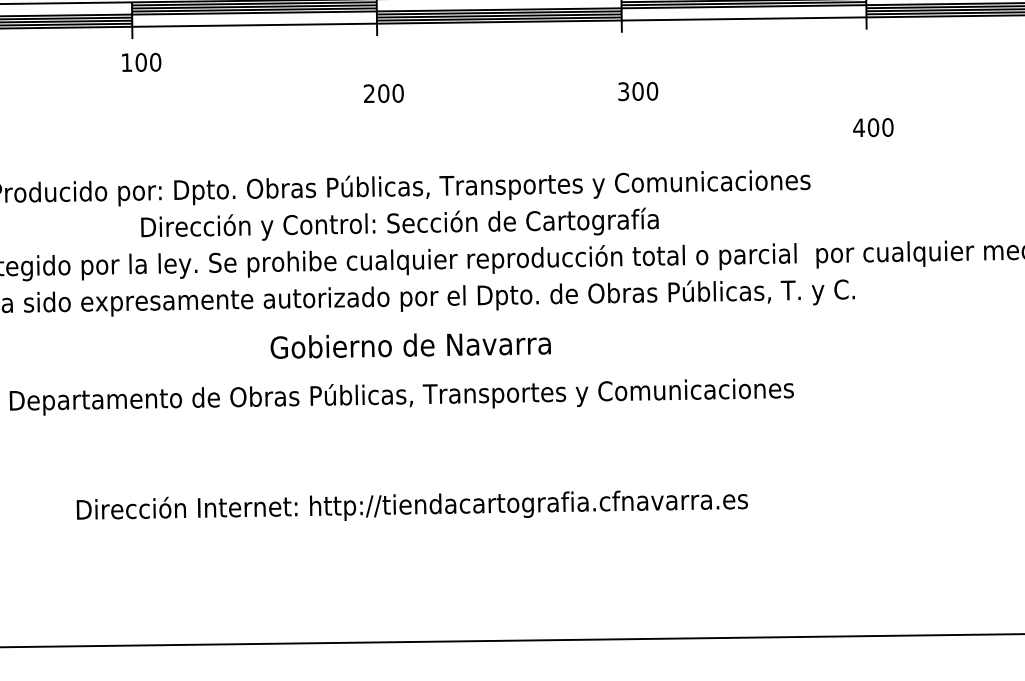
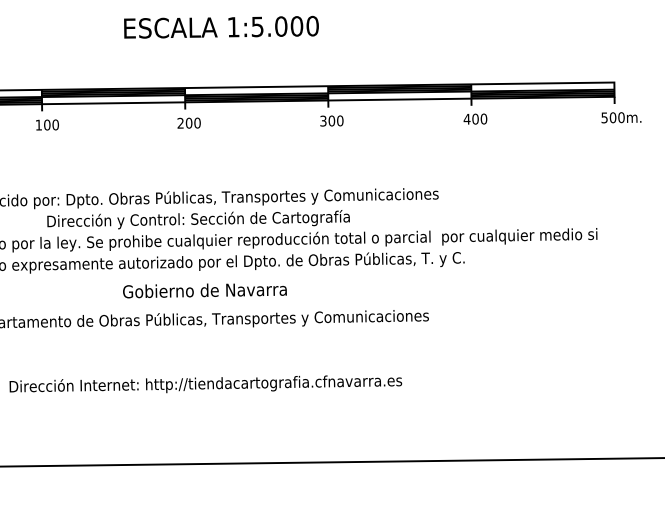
text: (637, 90) -> (331, 120), moved
text: (382, 92) -> (188, 122), moved
text: (873, 126) -> (475, 118), moved

